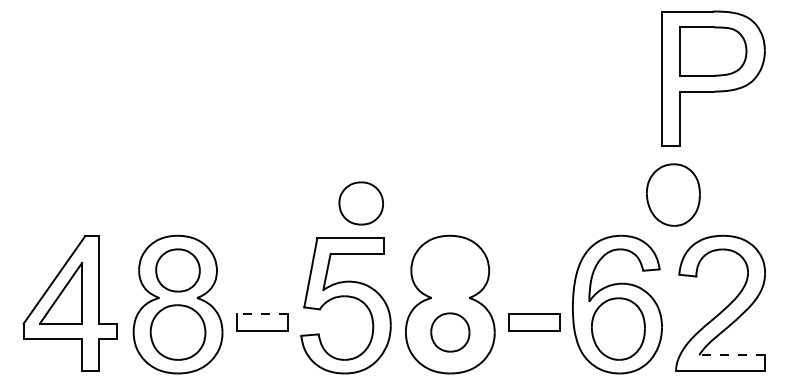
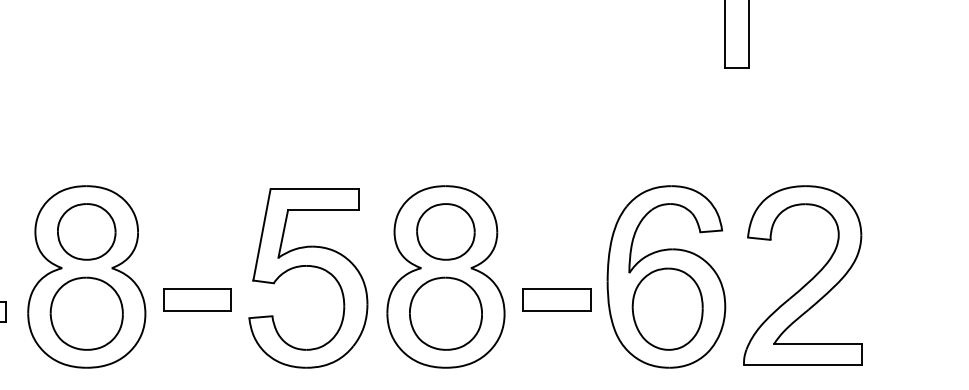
part: (673, 194) -> (740, 131), removed
part: (360, 203) -> (444, 231), moved
line: (261, 314) -> (196, 289), dashed -> solid
part: (450, 332) -> (446, 313), size x1.43
line: (731, 355) -> (816, 344), dashed -> solid

